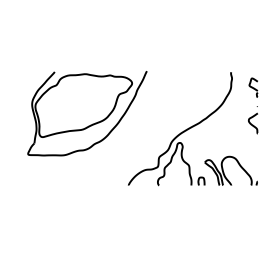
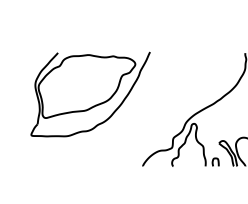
part: (87, 113) -> (90, 94), moved

